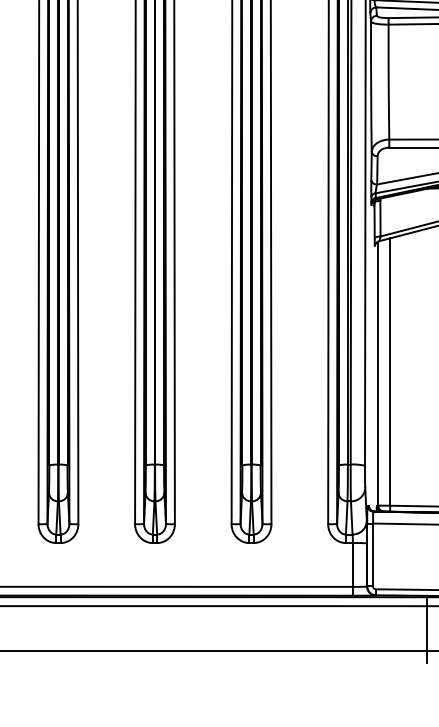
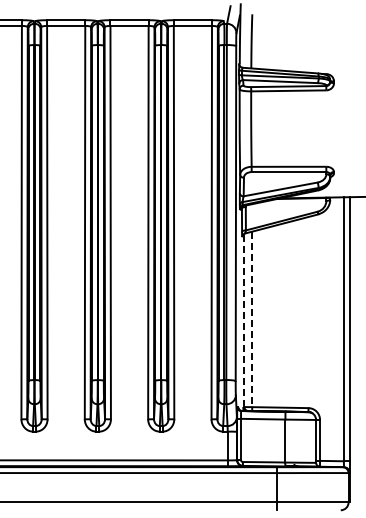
line: (390, 372) -> (252, 319), solid -> dashed
line: (378, 373) -> (244, 320), solid -> dashed

